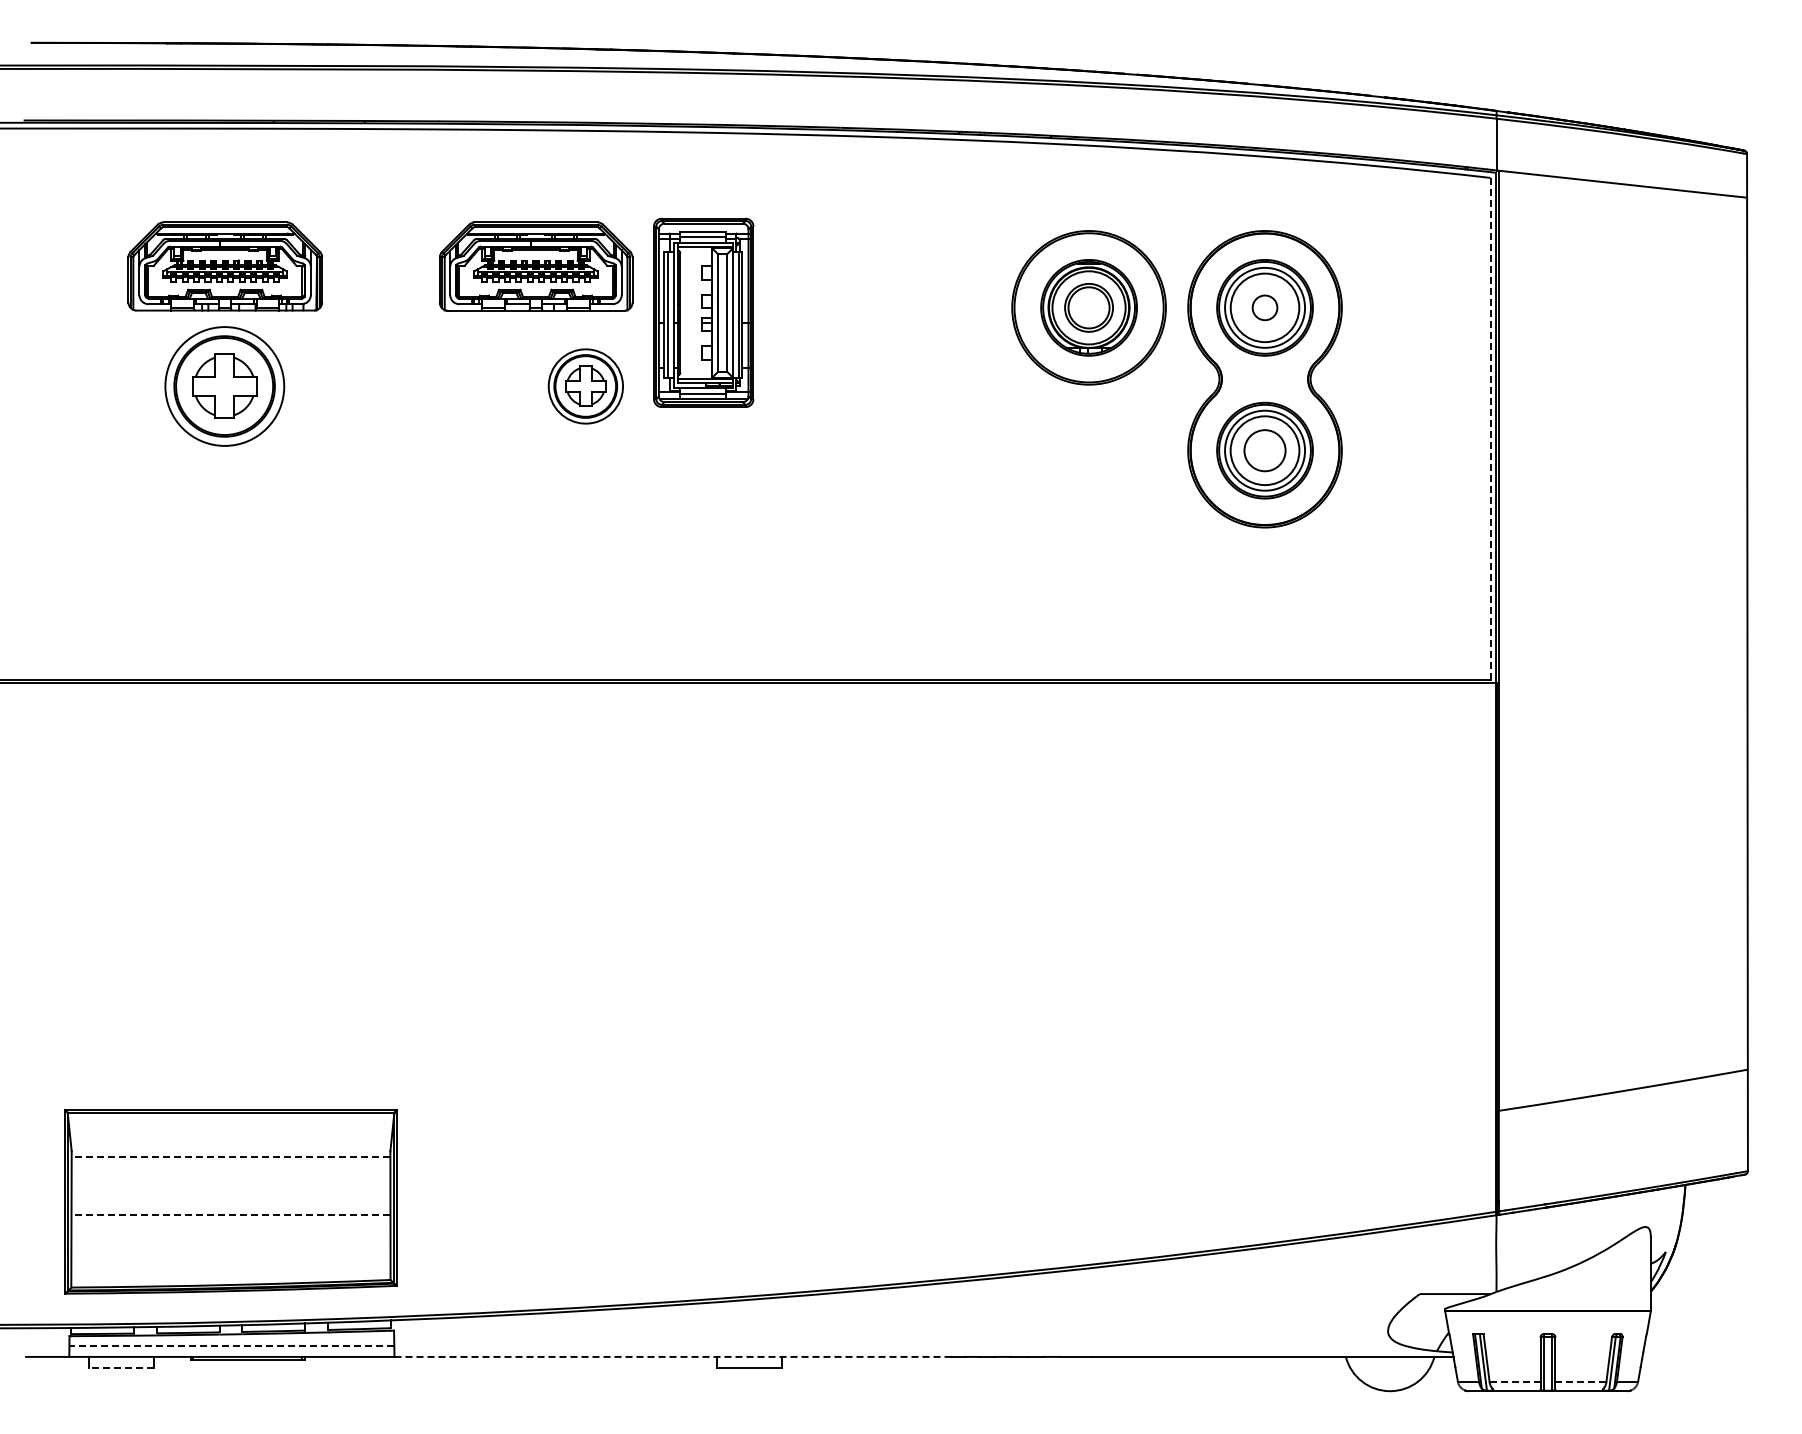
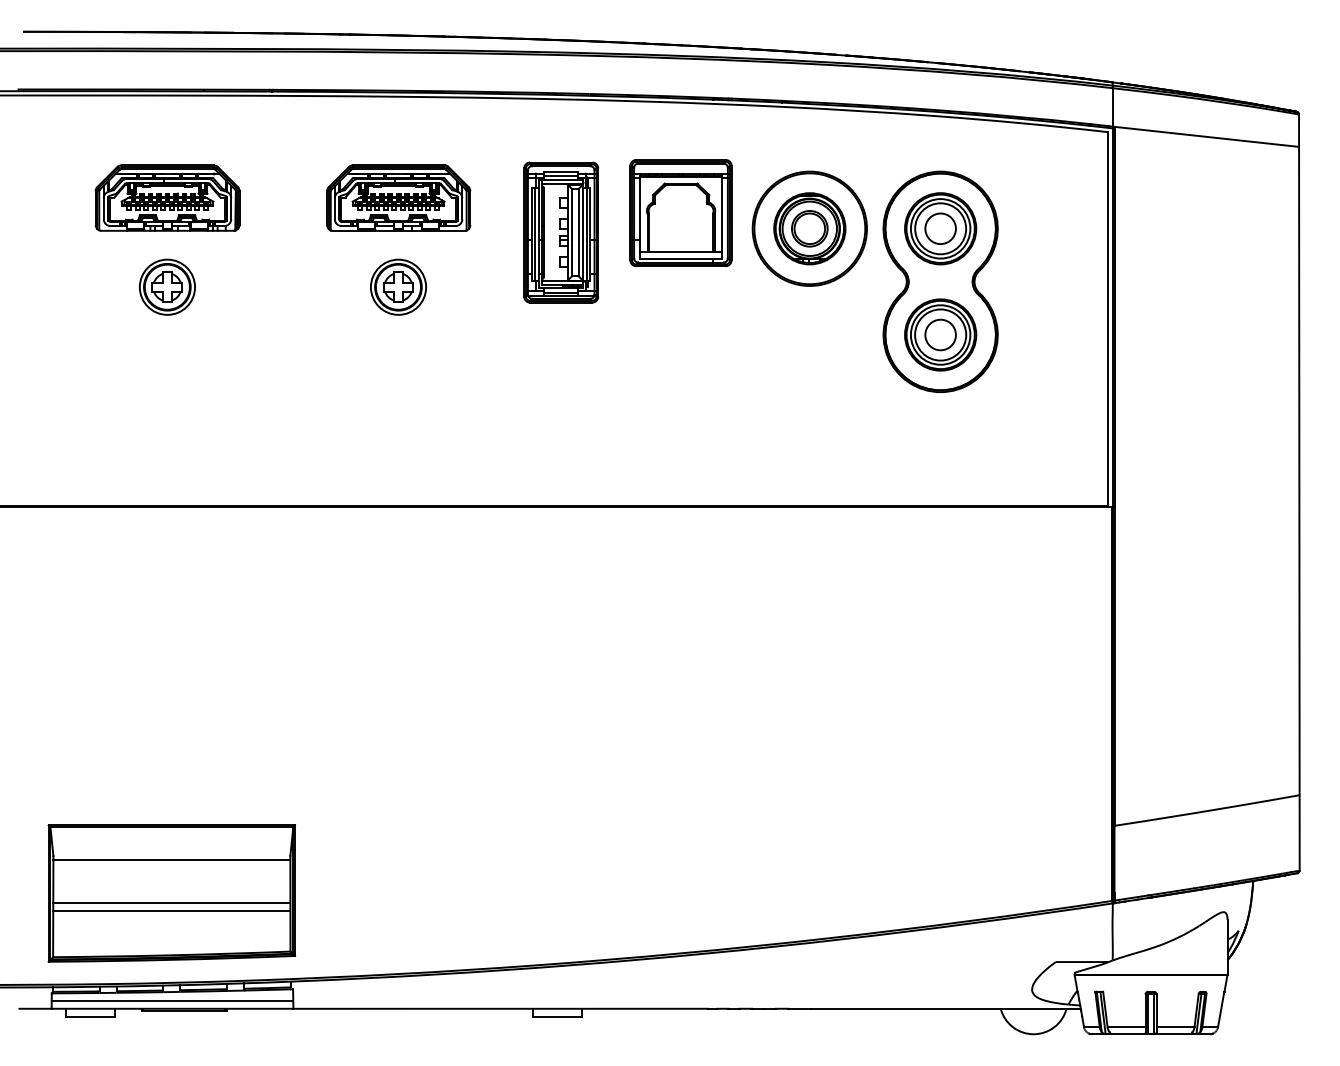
part: (915, 286) -> (680, 212), added
circle: (1264, 307) -> (940, 228), size x1.67
part: (703, 312) -> (561, 232), moved
part: (225, 386) -> (167, 287), size x0.62
part: (585, 386) -> (398, 287), moved
line: (1490, 428) -> (1108, 318), dashed -> solid
line: (230, 1156) -> (171, 859), dashed -> solid
line: (230, 1215) -> (171, 903), dashed -> solid
line: (230, 1225) -> (171, 911), added
line: (231, 1346) -> (172, 1001), dashed -> solid
line: (673, 1356) -> (500, 1008), dashed -> solid
line: (121, 1368) -> (90, 1017), dashed -> solid
line: (1515, 1381) -> (1126, 1027), dashed -> solid
line: (1580, 1381) -> (1175, 1027), dashed -> solid

